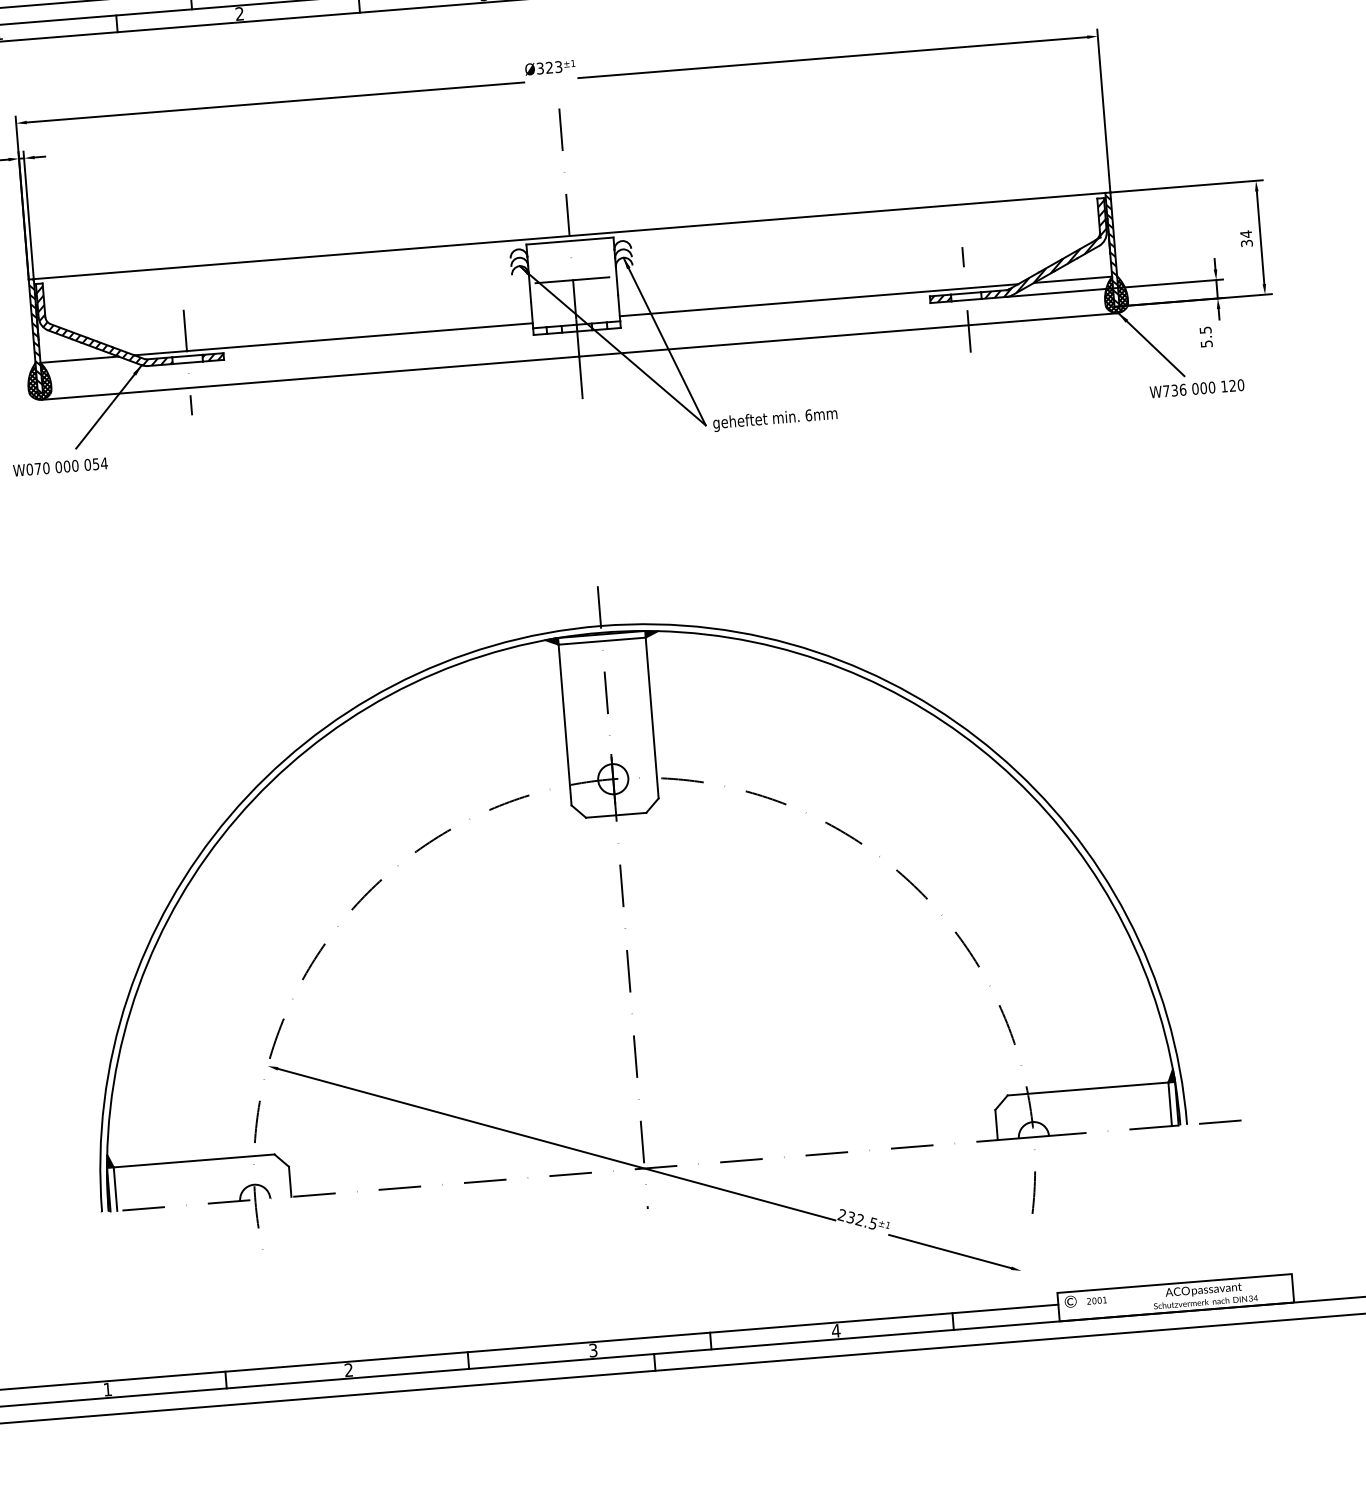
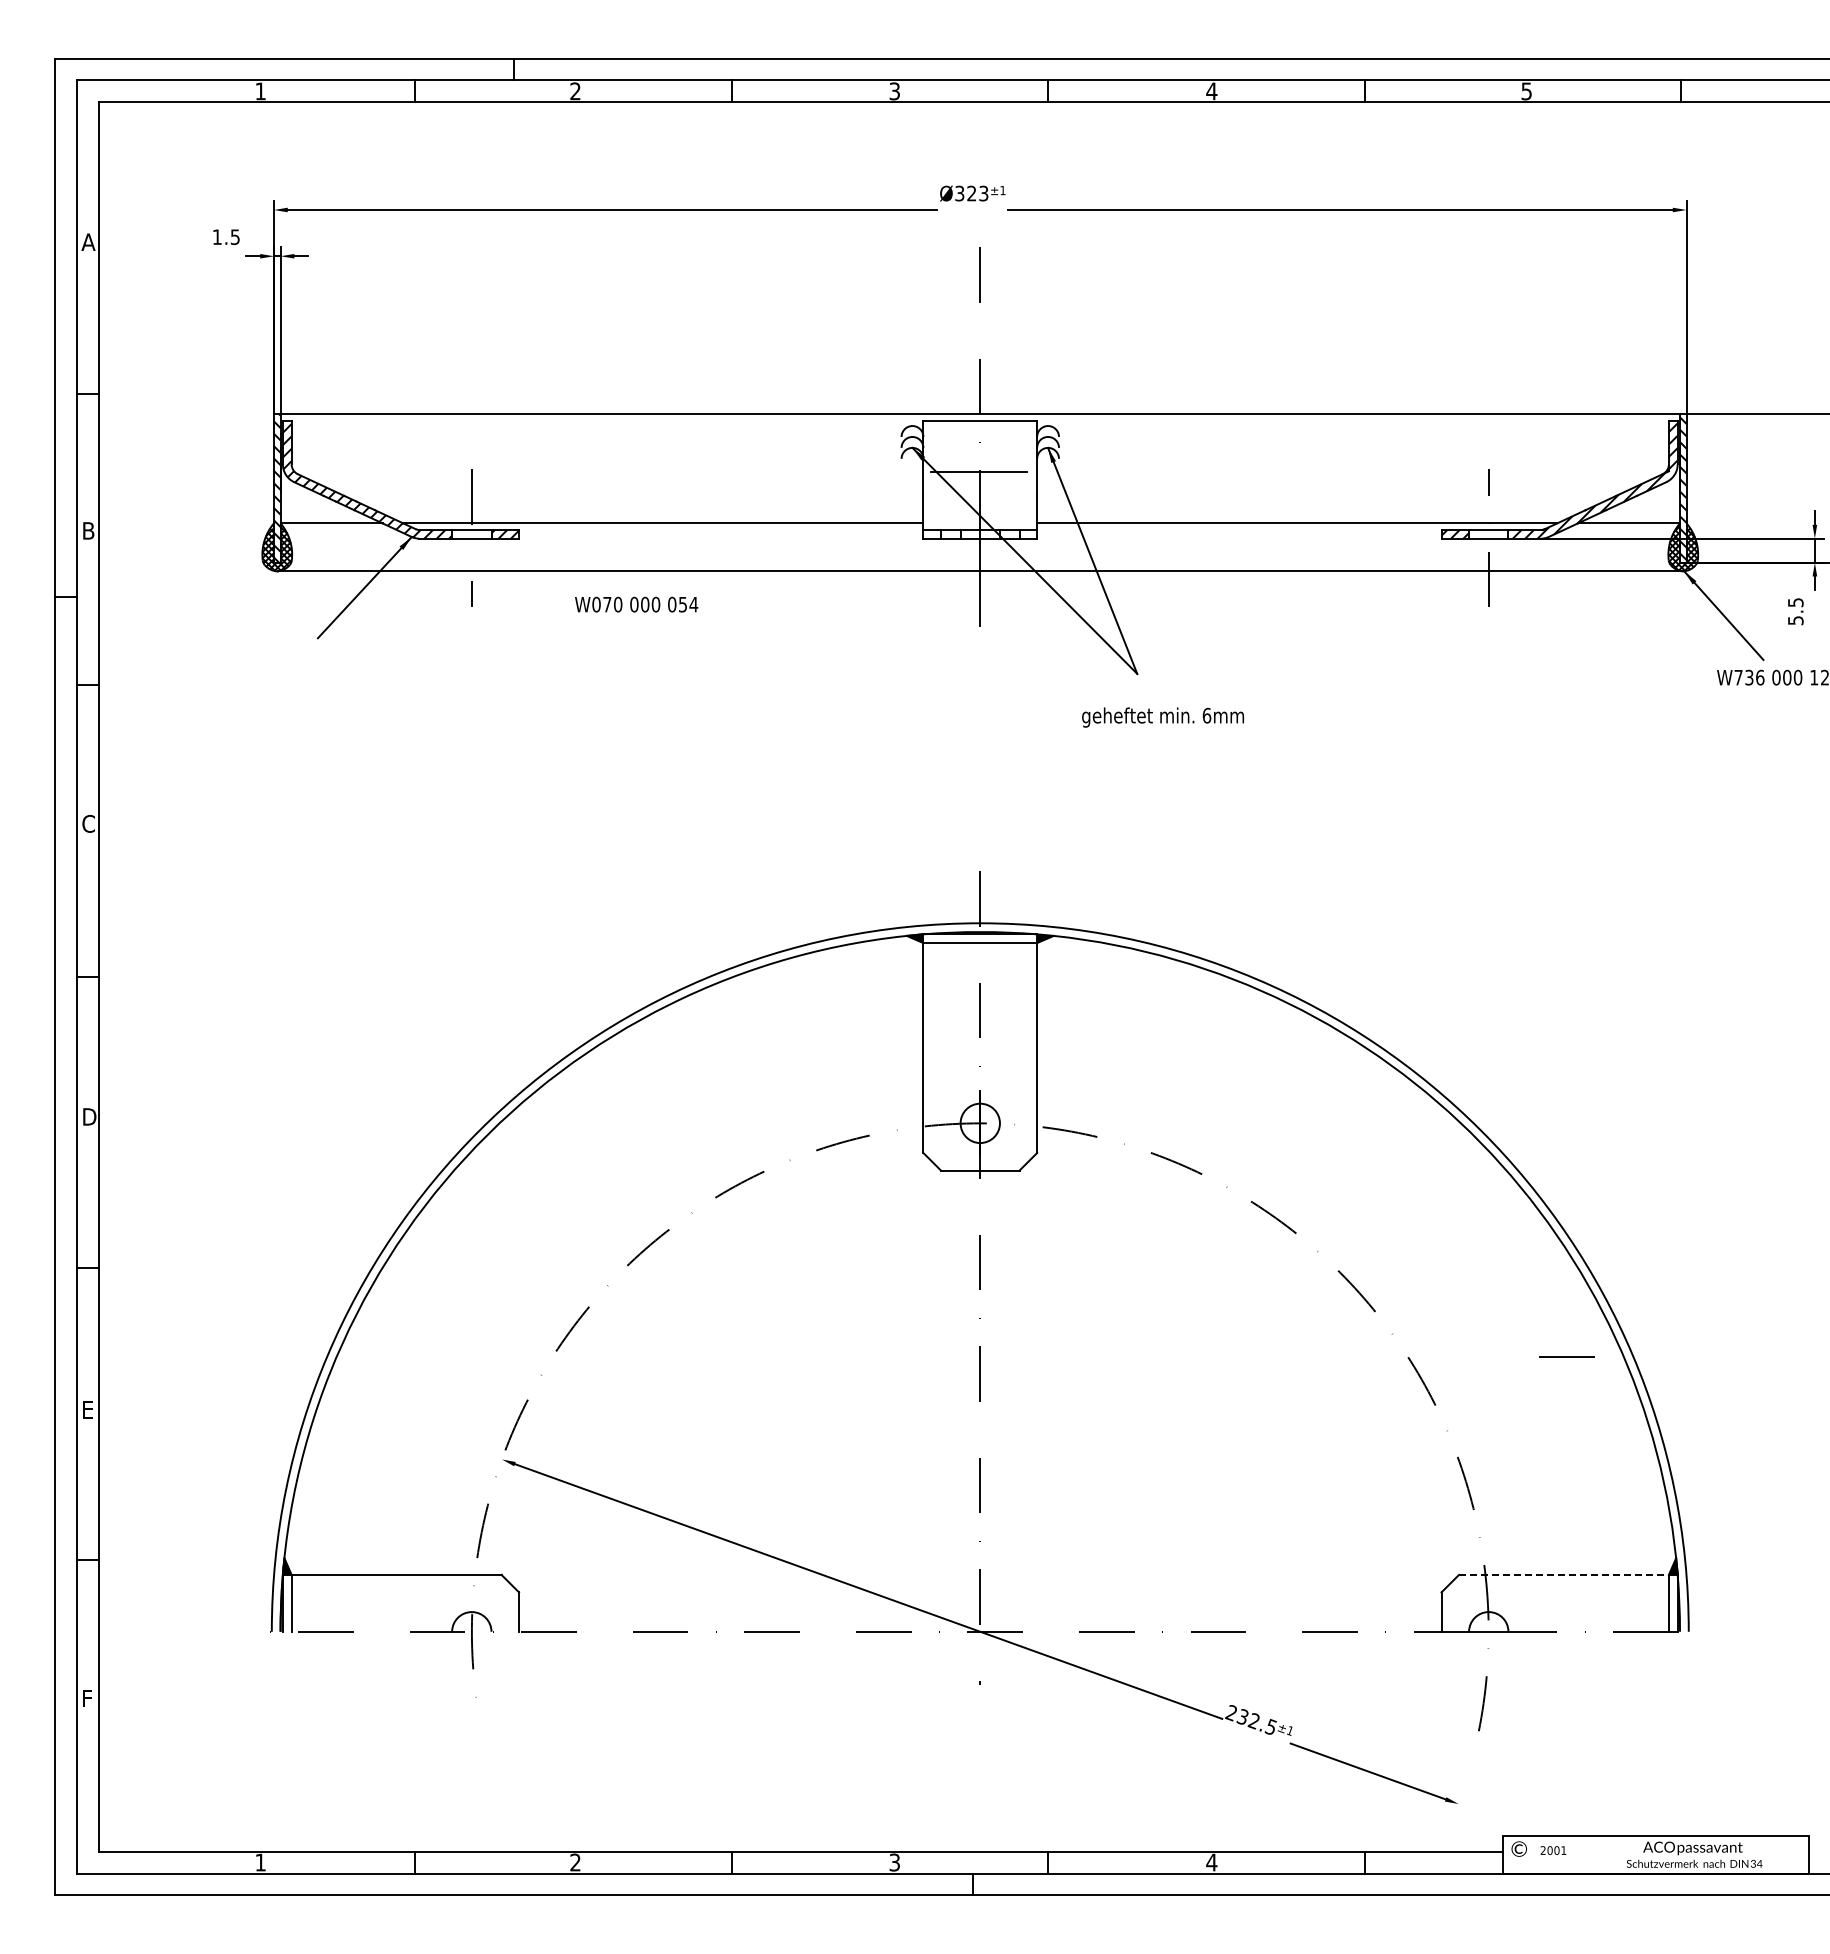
text: (774, 419) -> (1162, 717), moved
text: (60, 466) -> (636, 604), moved
line: (1087, 1088) -> (1563, 1574), solid -> dashed
line: (1219, 1122) -> (1566, 1356), moved

